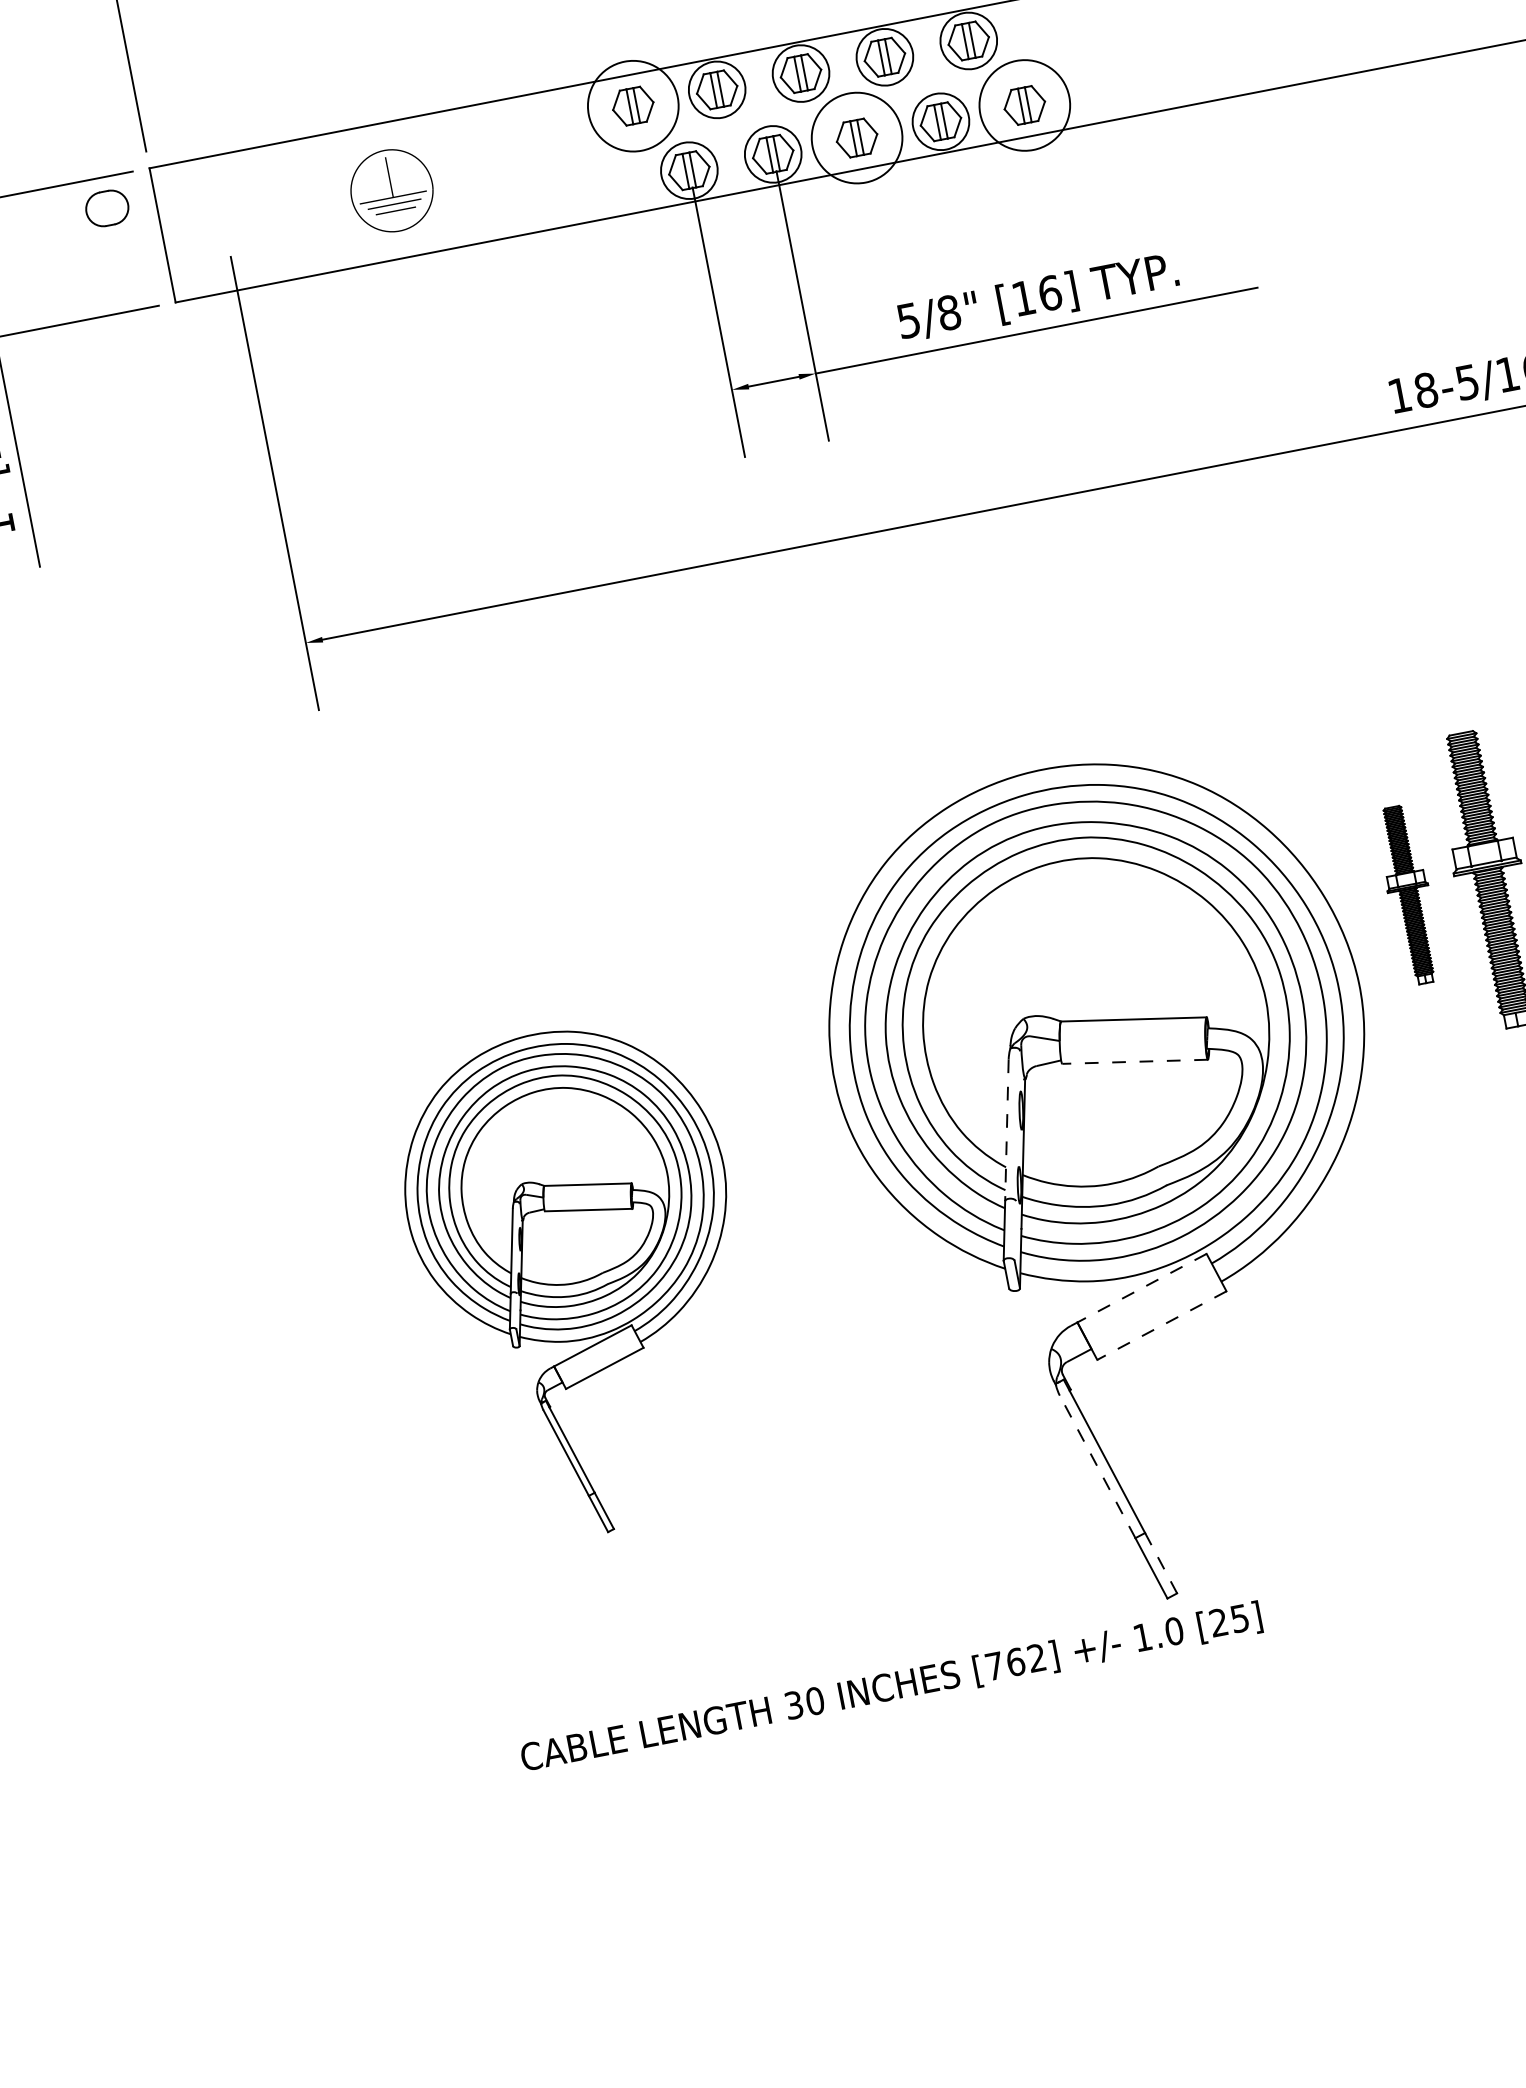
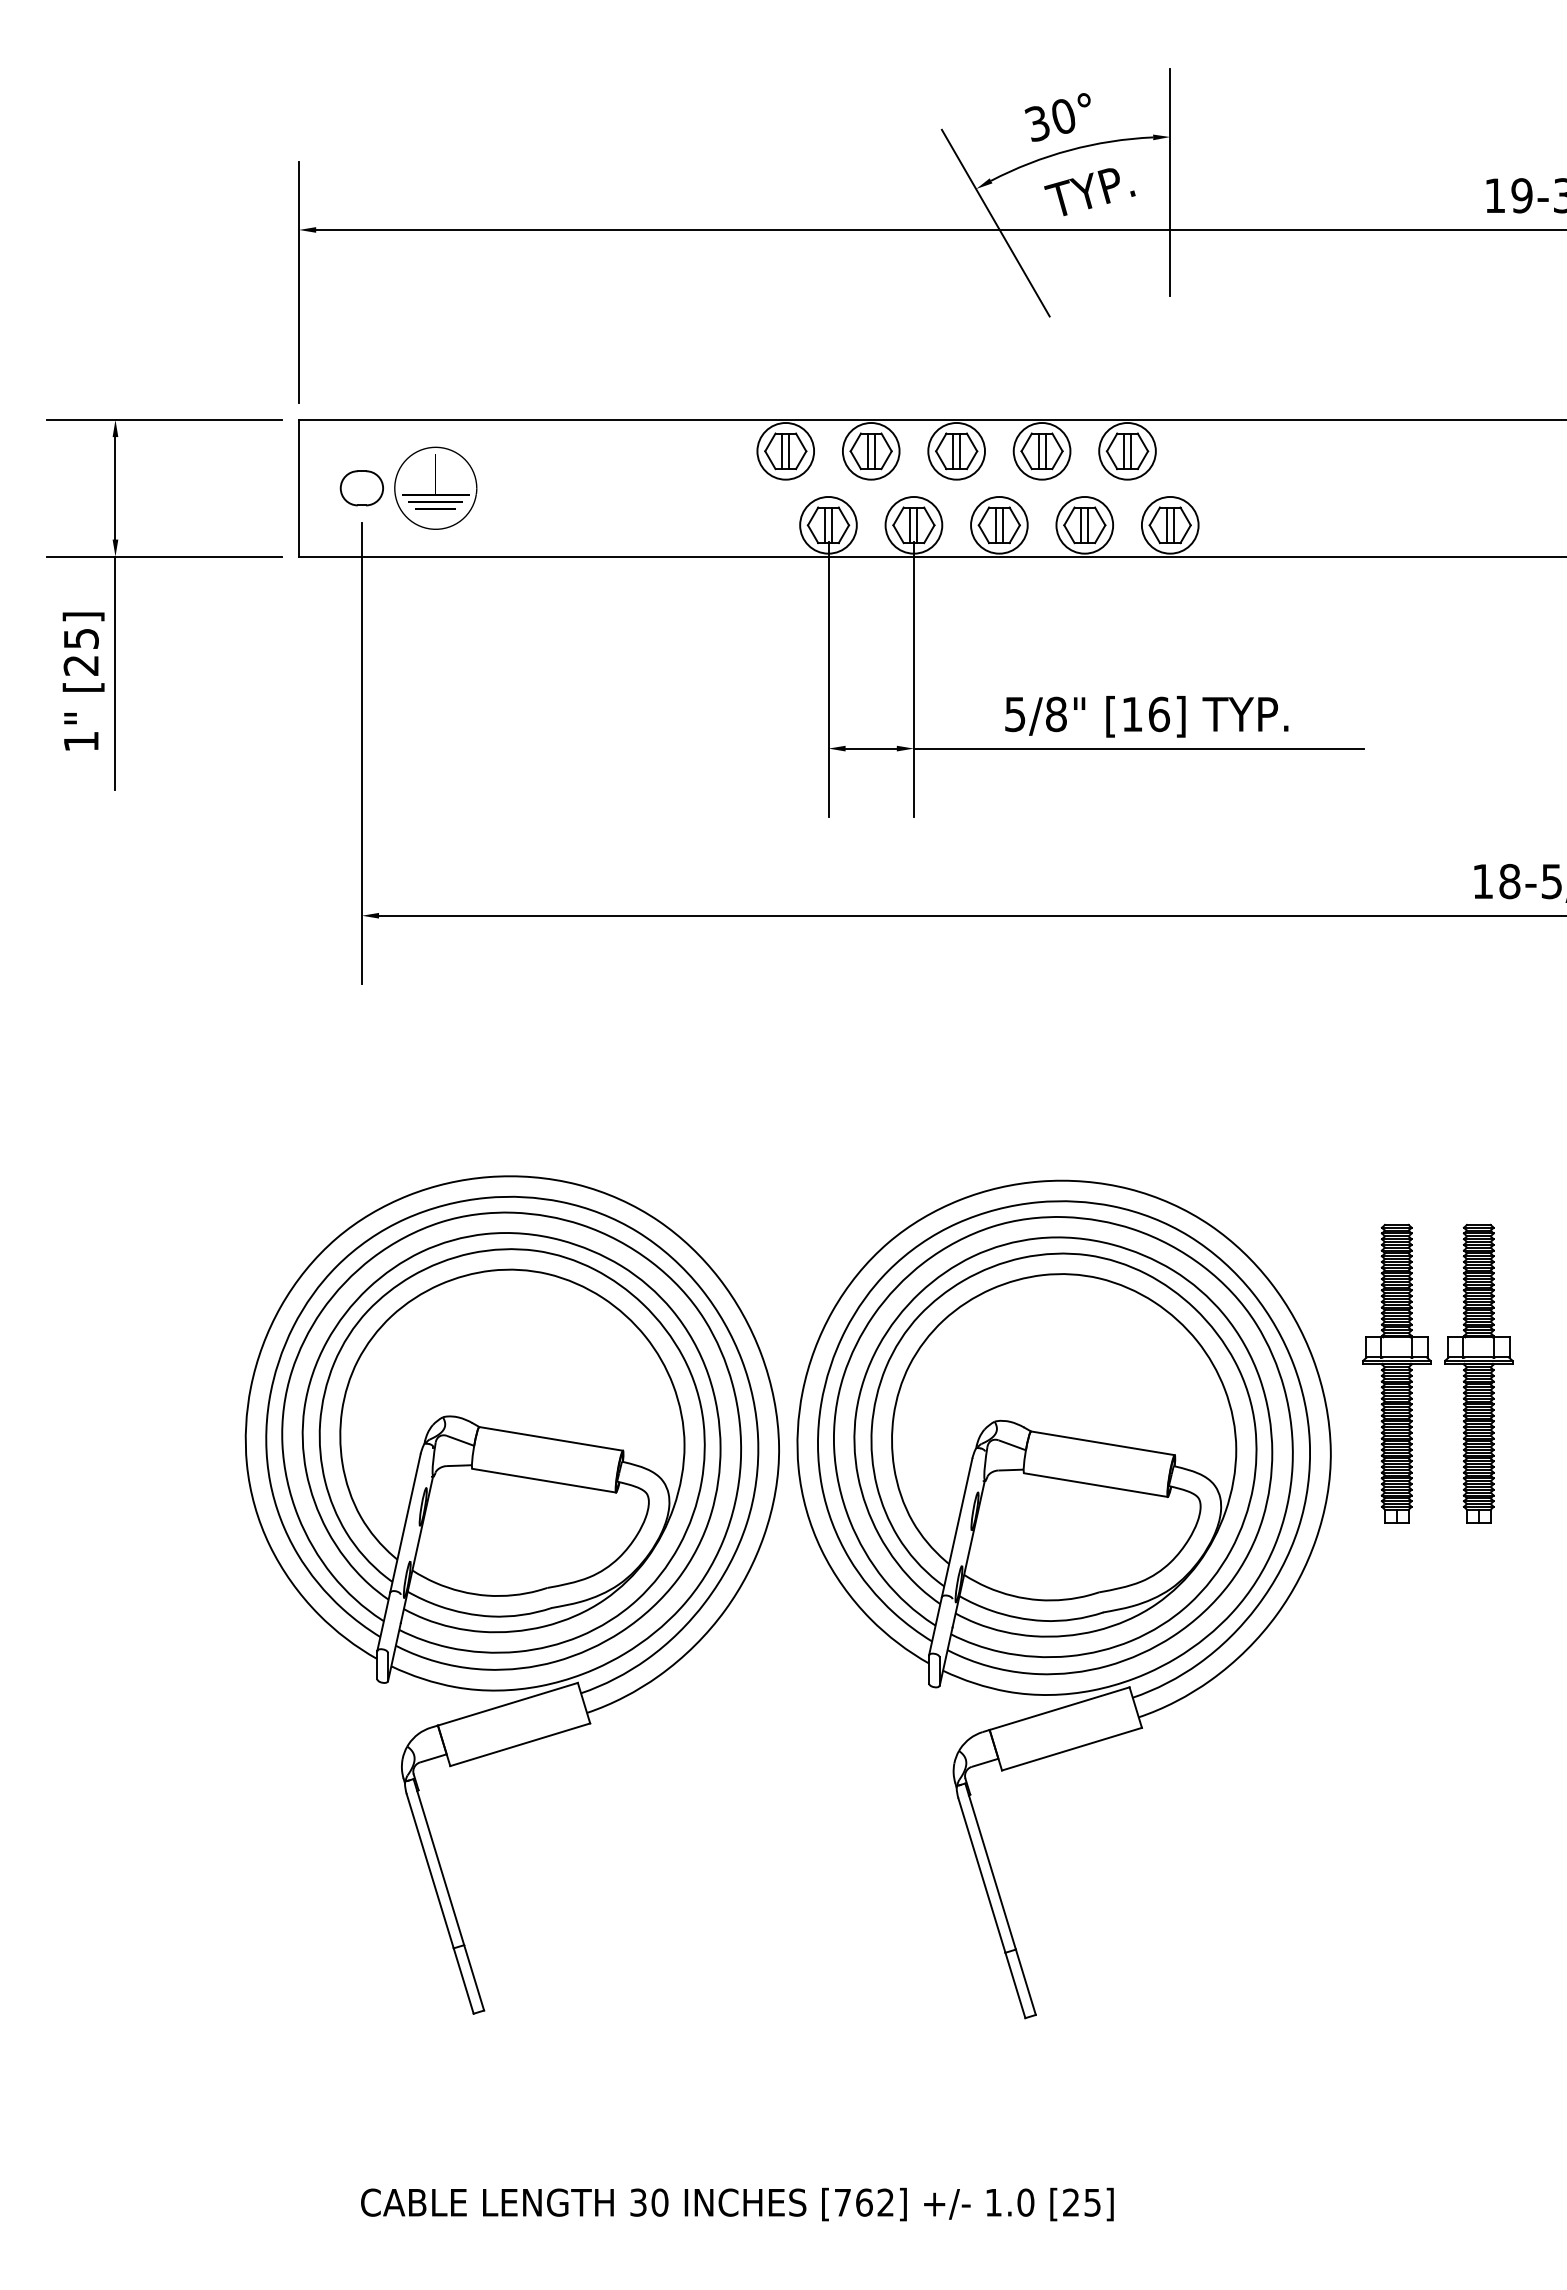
circle: (1023, 104) -> (1169, 524), size x0.62
circle: (633, 106) -> (785, 451), size x0.62
circle: (857, 137) -> (999, 524), size x0.62
part: (391, 190) -> (435, 487), moved
part: (106, 208) -> (361, 488), moved
part: (1408, 894) -> (1396, 1373), size x1.67
line: (1135, 1062) -> (1096, 1485), dashed -> solid
line: (1007, 1129) -> (957, 1527), dashed -> solid
part: (582, 1280) -> (511, 1594), size x1.67
line: (1141, 1288) -> (1059, 1708), dashed -> solid
line: (1161, 1326) -> (1071, 1749), dashed -> solid
line: (1097, 1466) -> (981, 1875), dashed -> solid
line: (1161, 1563) -> (1026, 1982), dashed -> solid
text: (891, 1688) -> (737, 2204), moved

